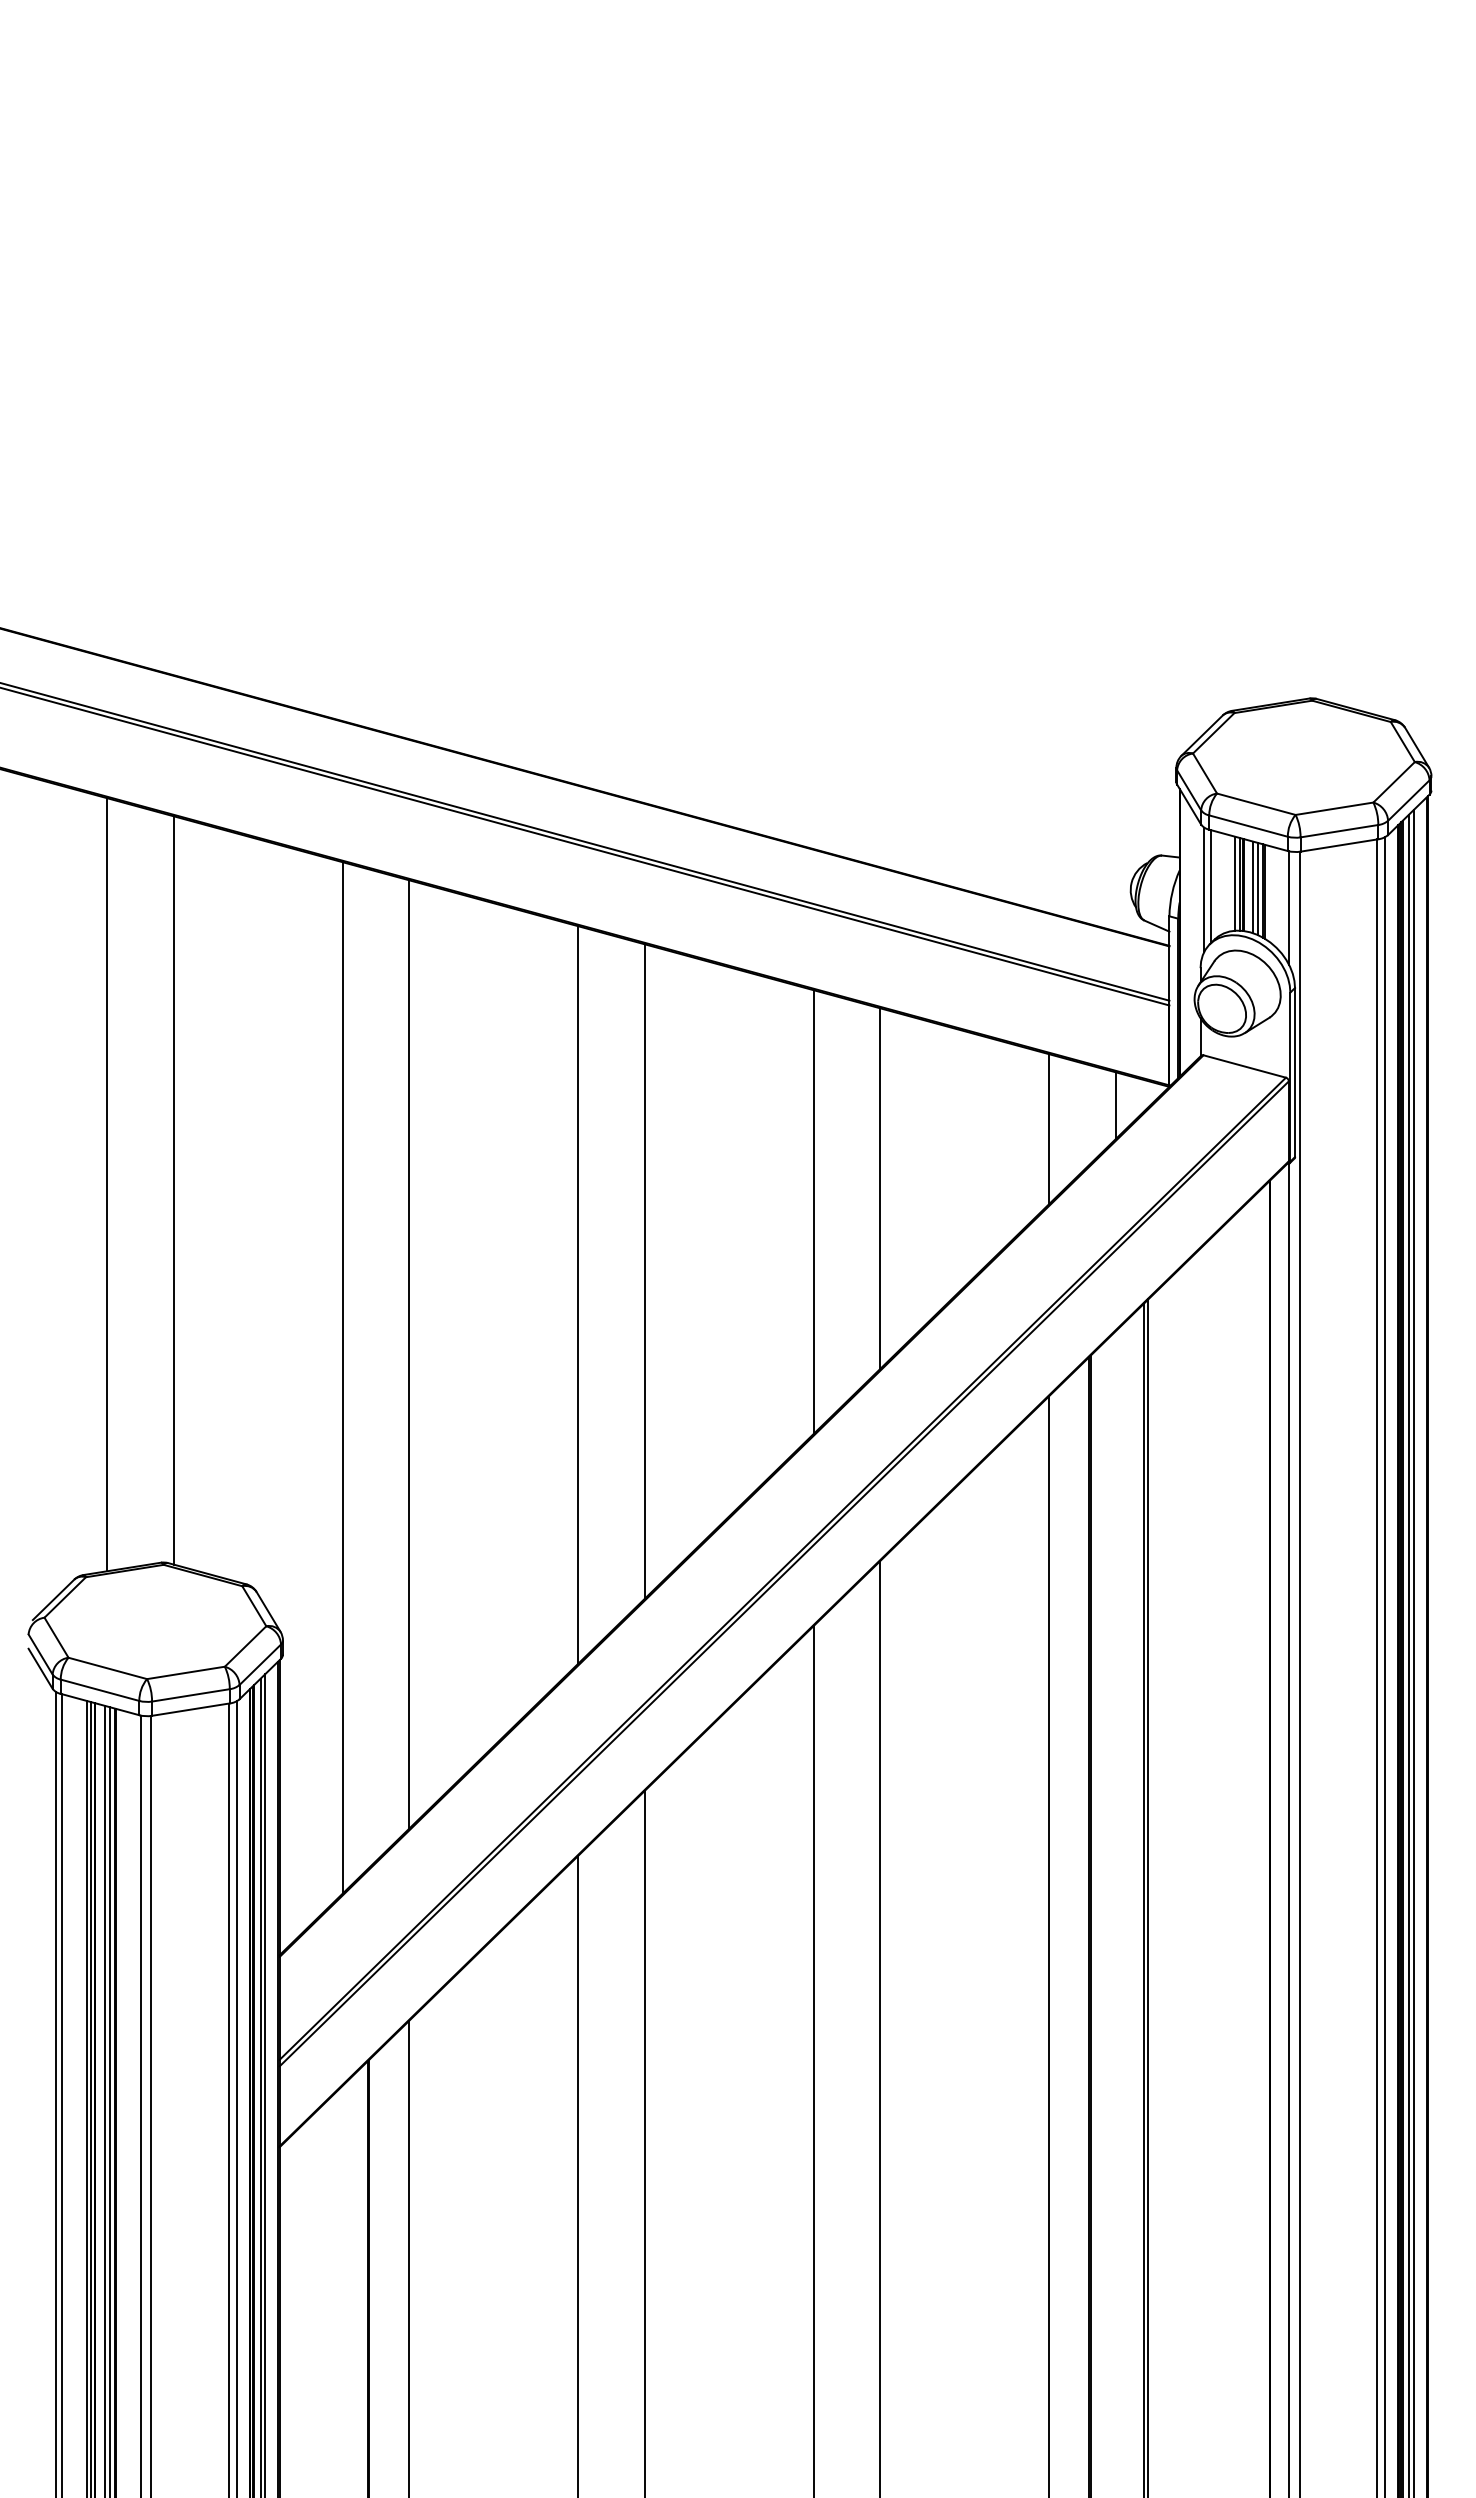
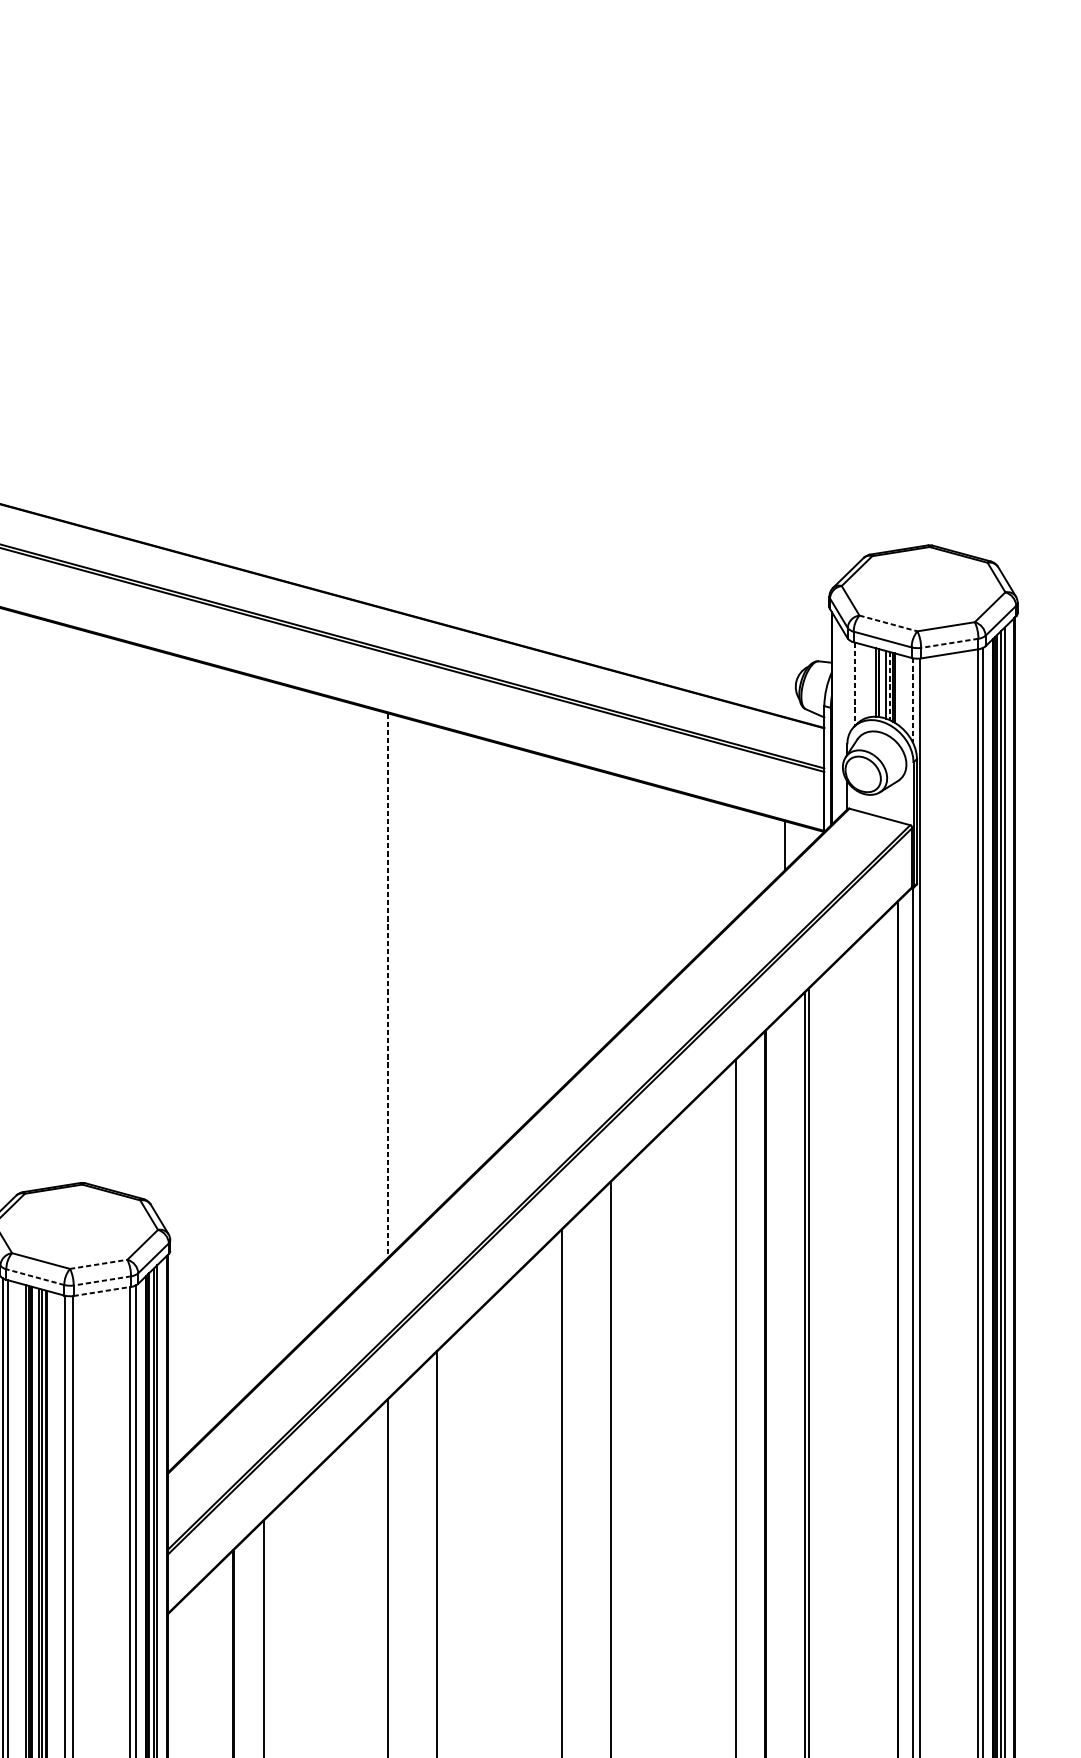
line: (1256, 804) -> (888, 623), solid -> dashed
line: (1338, 831) -> (949, 643), solid -> dashed
line: (1235, 883) -> (873, 681), removed
line: (1210, 886) -> (854, 684), solid -> dashed
line: (1204, 889) -> (850, 686), removed
line: (1258, 889) -> (890, 686), solid -> dashed
line: (1289, 908) -> (912, 700), solid -> dashed
line: (1049, 1128) -> (735, 862), removed
line: (107, 1184) -> (40, 904), removed
line: (880, 1188) -> (611, 906), removed
line: (173, 1190) -> (89, 908), removed
line: (813, 1211) -> (561, 923), removed
line: (644, 1271) -> (437, 968), removed
line: (578, 1294) -> (388, 985), solid -> dashed
line: (409, 1354) -> (263, 1029), removed
line: (342, 1377) -> (214, 1046), removed
line: (186, 1672) -> (99, 1264), solid -> dashed
line: (100, 1690) -> (35, 1277), solid -> dashed
line: (190, 1695) -> (102, 1281), solid -> dashed
line: (191, 1709) -> (102, 1291), solid -> dashed

